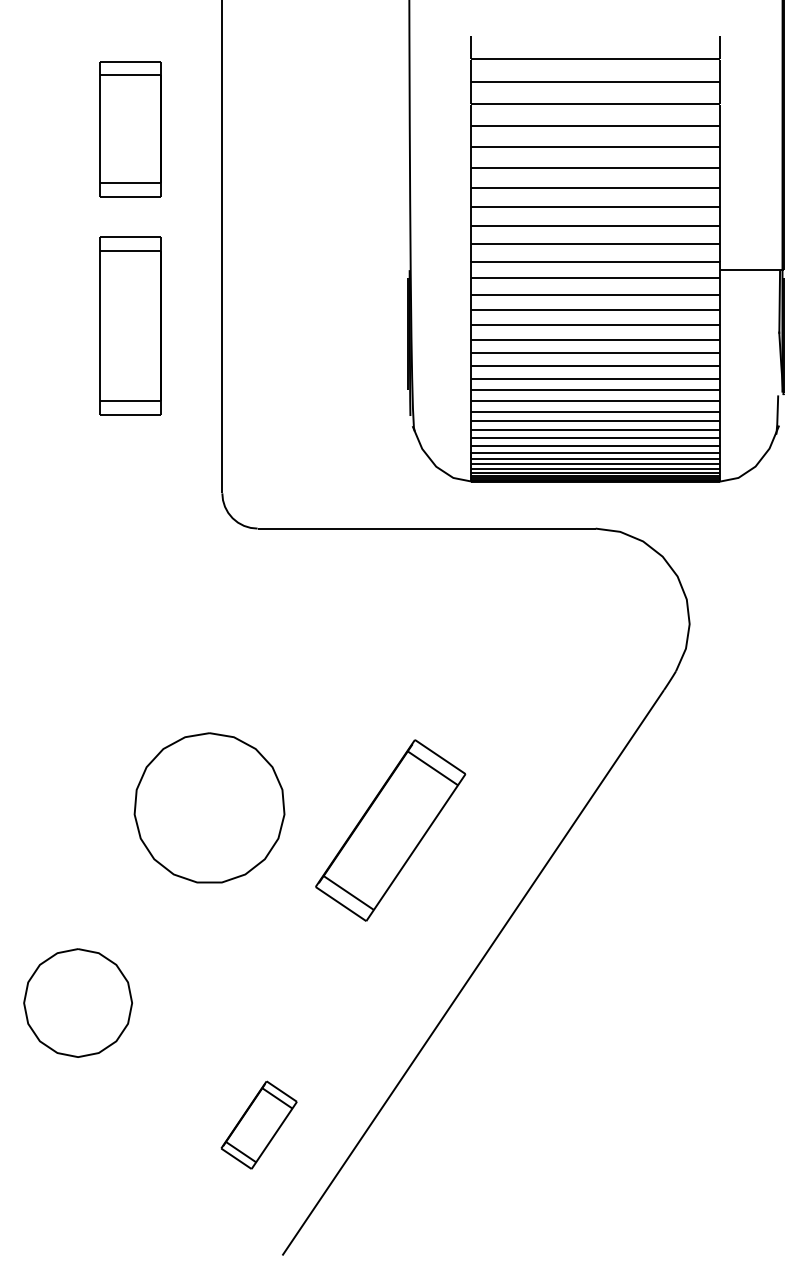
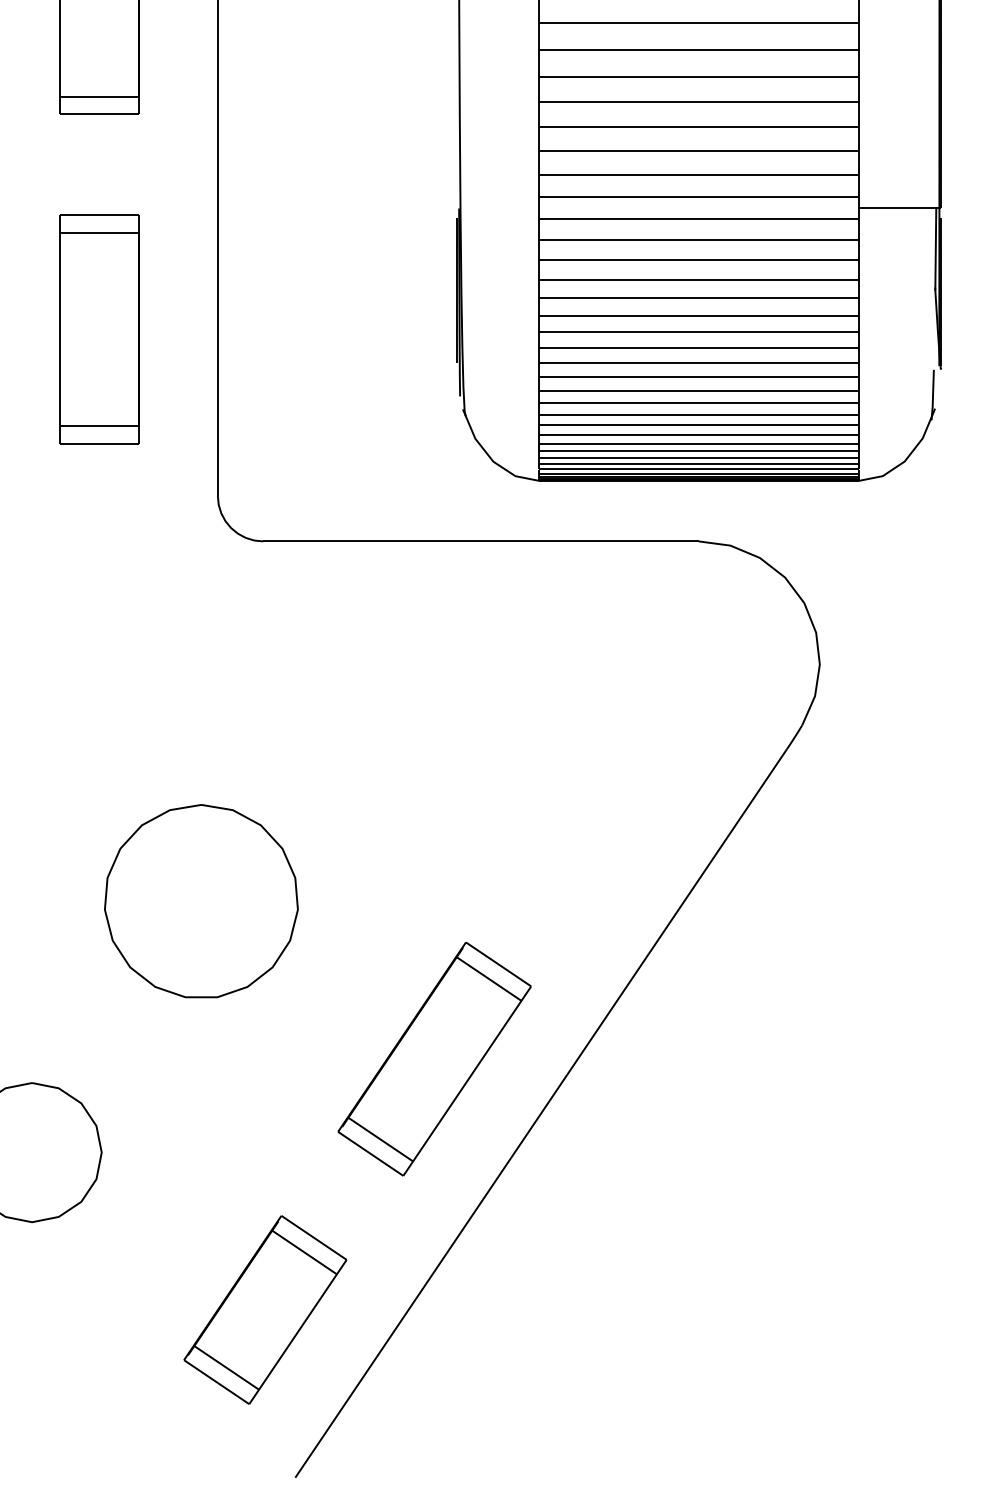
part: (130, 325) -> (99, 328), moved
part: (390, 830) -> (434, 1059), moved
part: (258, 1124) -> (264, 1308), size x1.67

